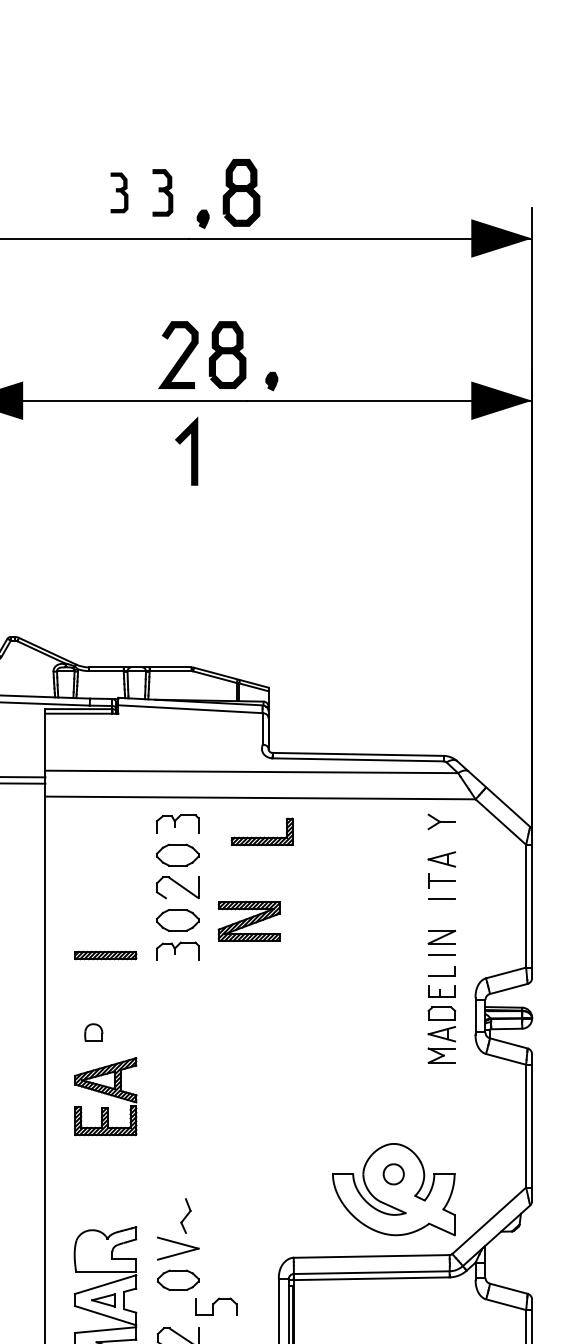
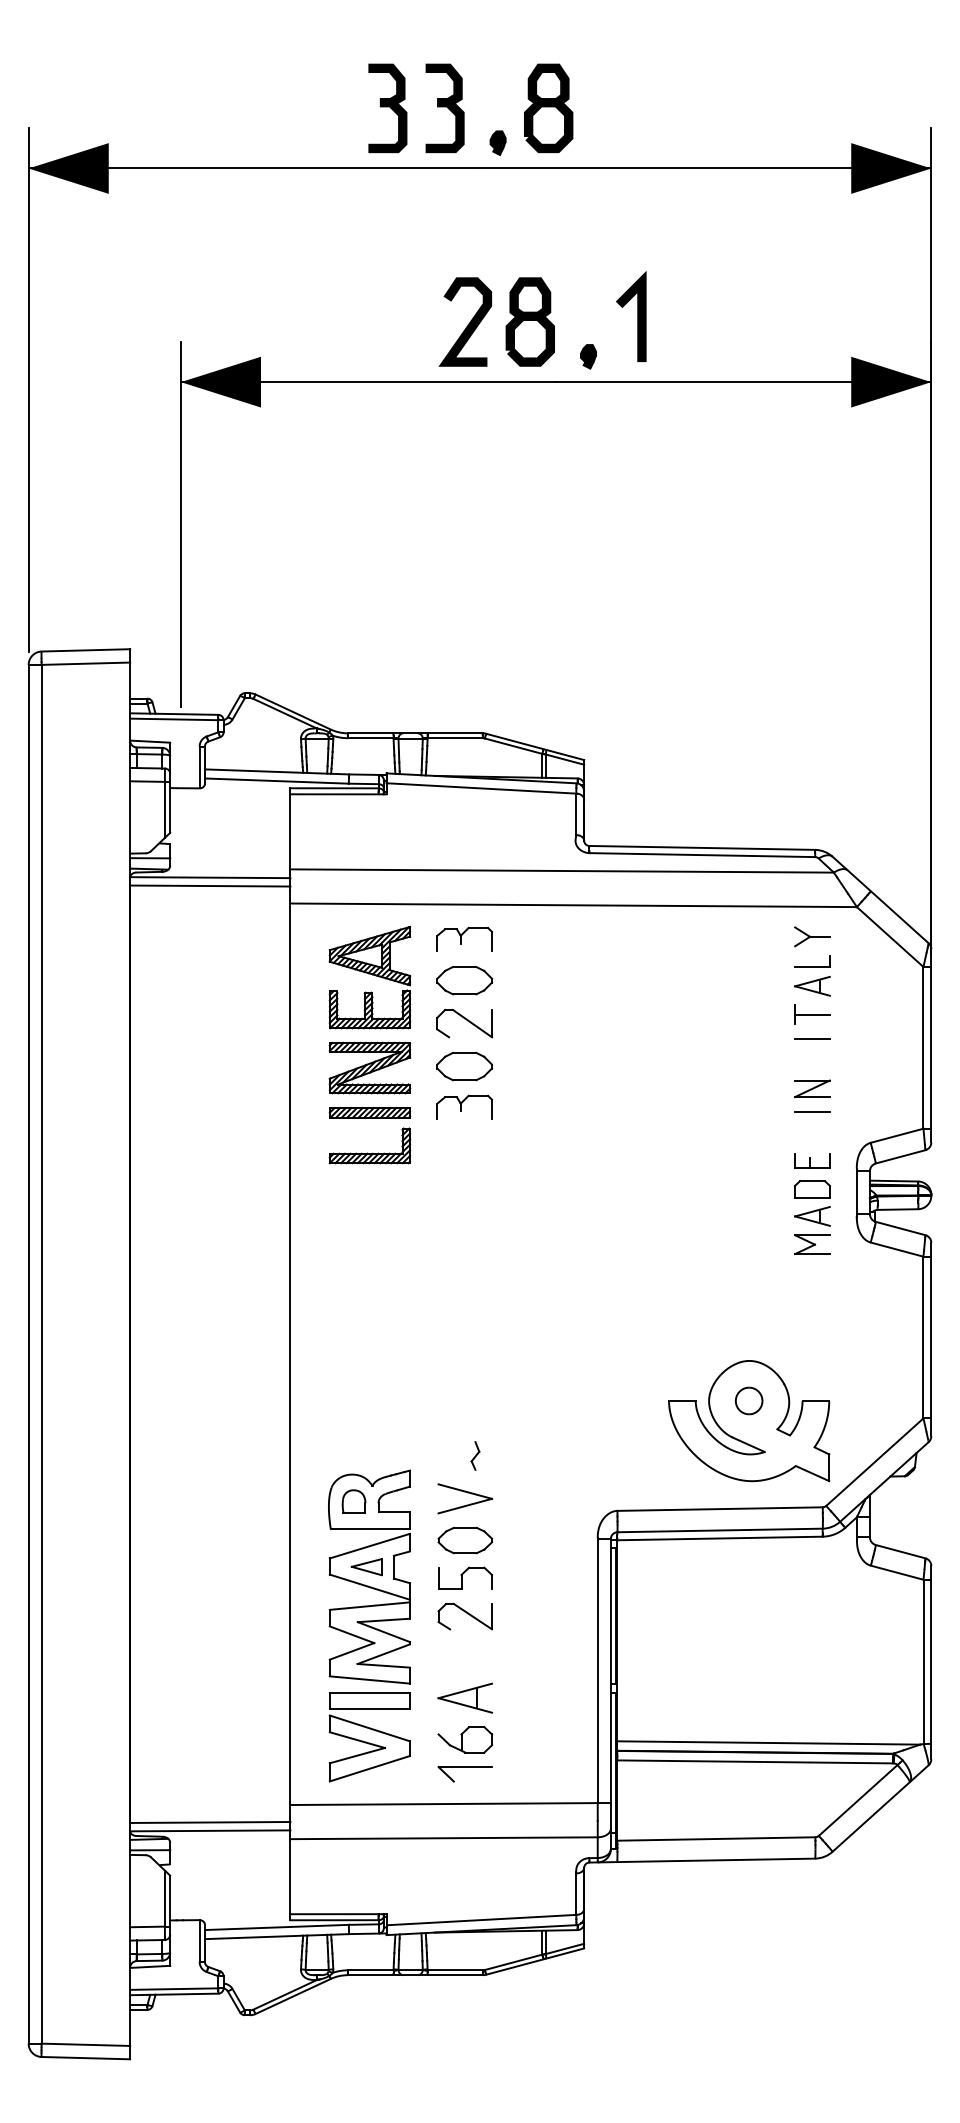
part: (119, 192) -> (387, 108), size x1.67
part: (162, 192) -> (444, 108), size x1.43
line: (191, 451) -> (637, 316), moved
part: (260, 836) -> (367, 1152), moved
part: (249, 921) -> (369, 1067), moved
part: (441, 971) -> (812, 961), moved
part: (93, 1032) -> (353, 1501), moved
part: (105, 1096) -> (369, 977), moved
part: (186, 1215) -> (475, 1455), size x0.62
part: (216, 1306) -> (465, 1577), moved

